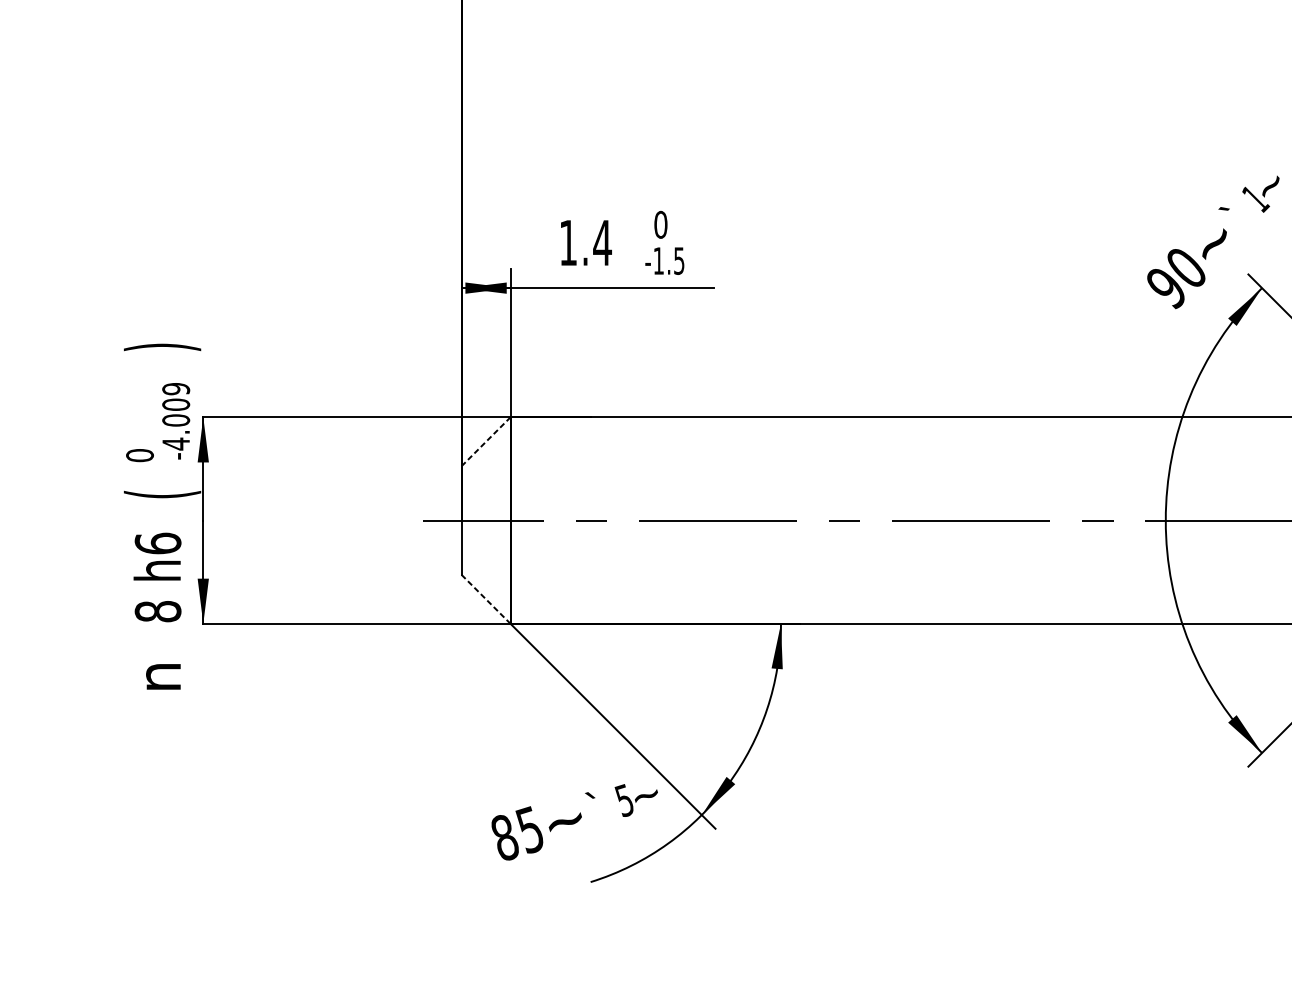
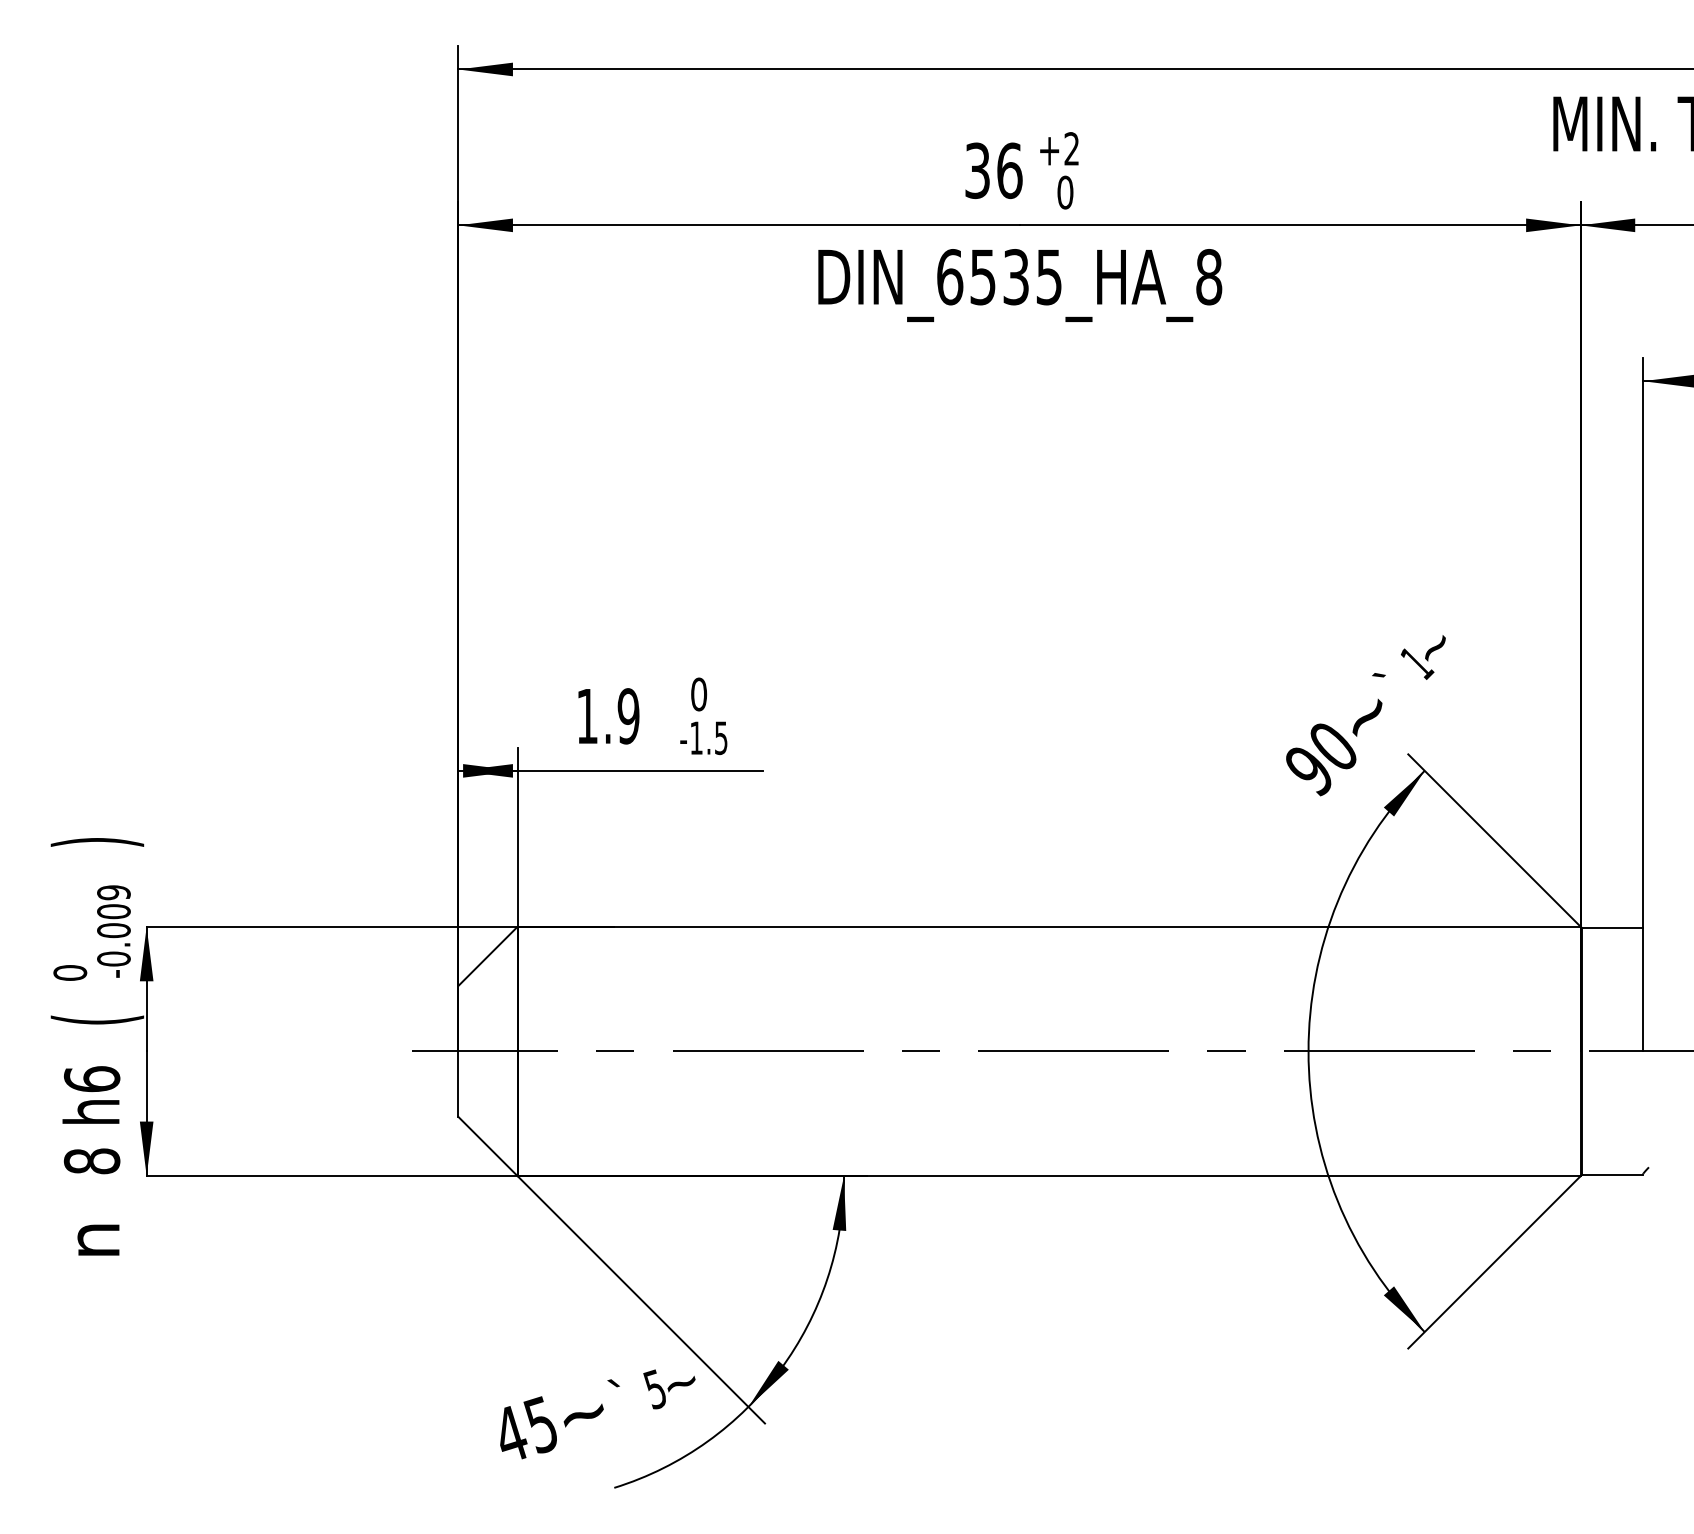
text: (602, 243) -> (628, 716), 1.4 -> 1.9
line: (486, 441) -> (488, 956), dashed -> solid
text: (175, 444) -> (113, 959), -4.009 -> -0.009
line: (486, 599) -> (488, 1146), dashed -> solid
text: (504, 837) -> (510, 1433), 85 -> 45

